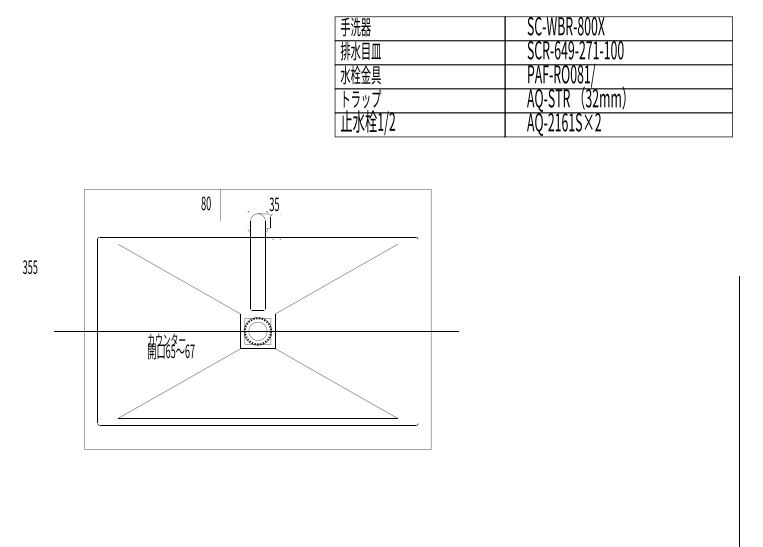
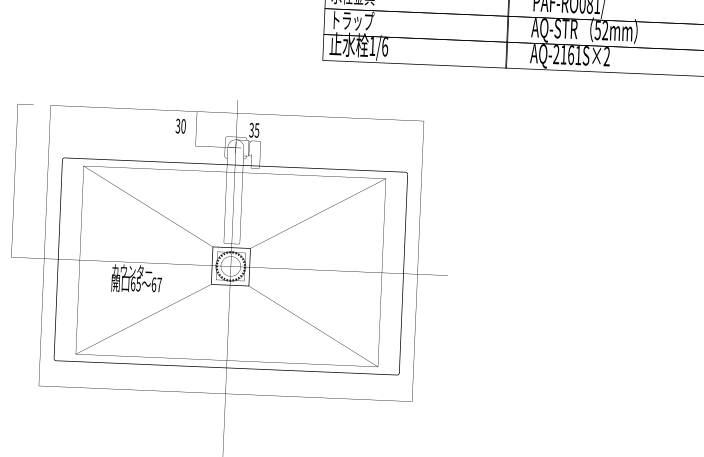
text: (588, 97) -> (597, 29), 32mm -> 52mm
text: (392, 121) -> (385, 46), 1/2 -> 1/6
text: (203, 202) -> (178, 125), 80 -> 30

